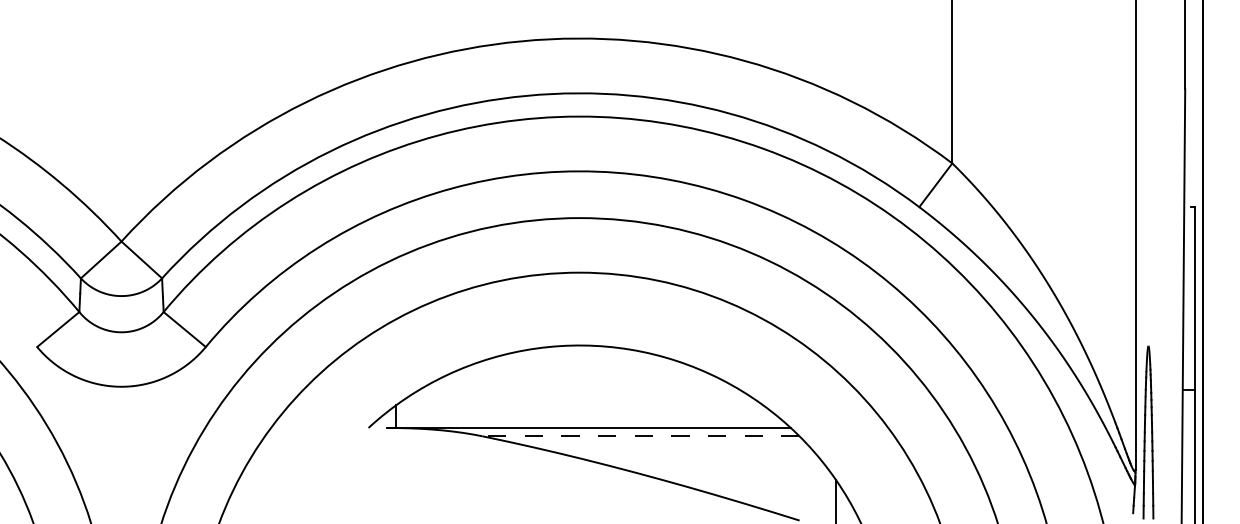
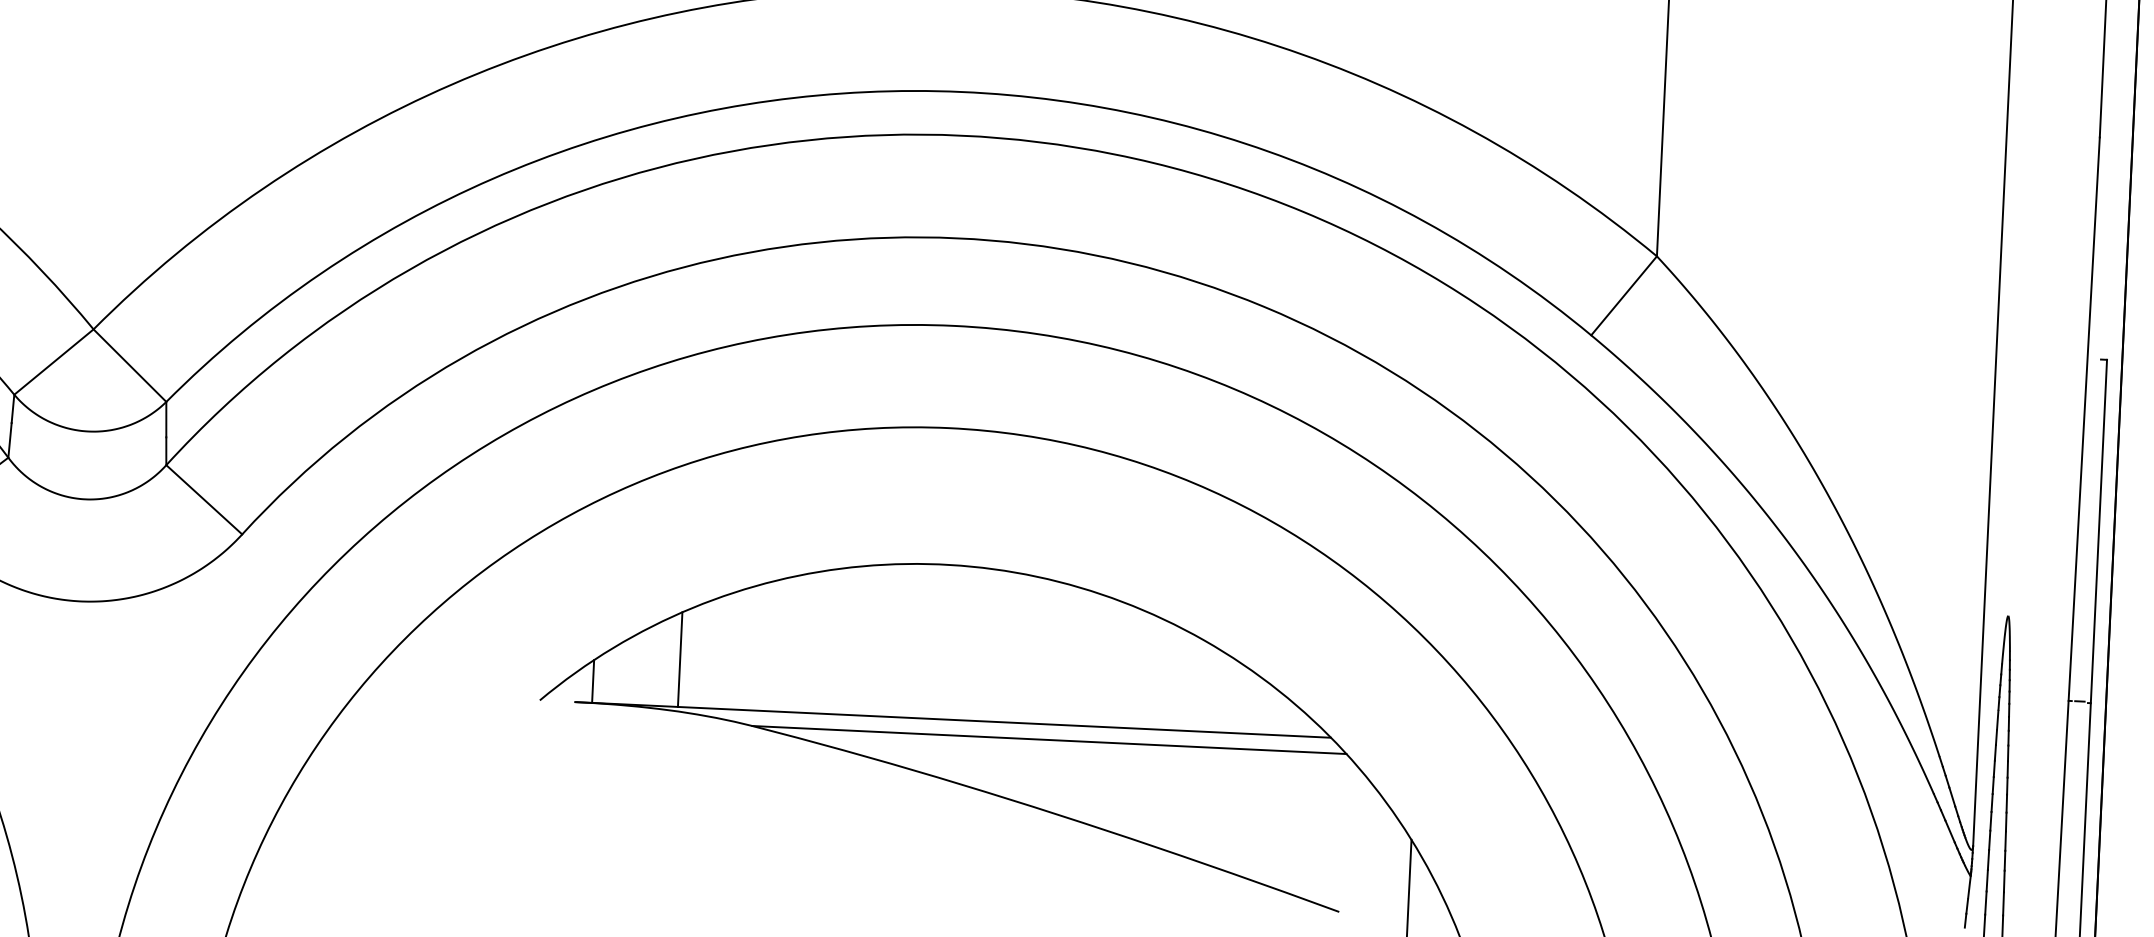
line: (442, 402) -> (680, 659), added
line: (640, 436) -> (1048, 740), dashed -> solid

